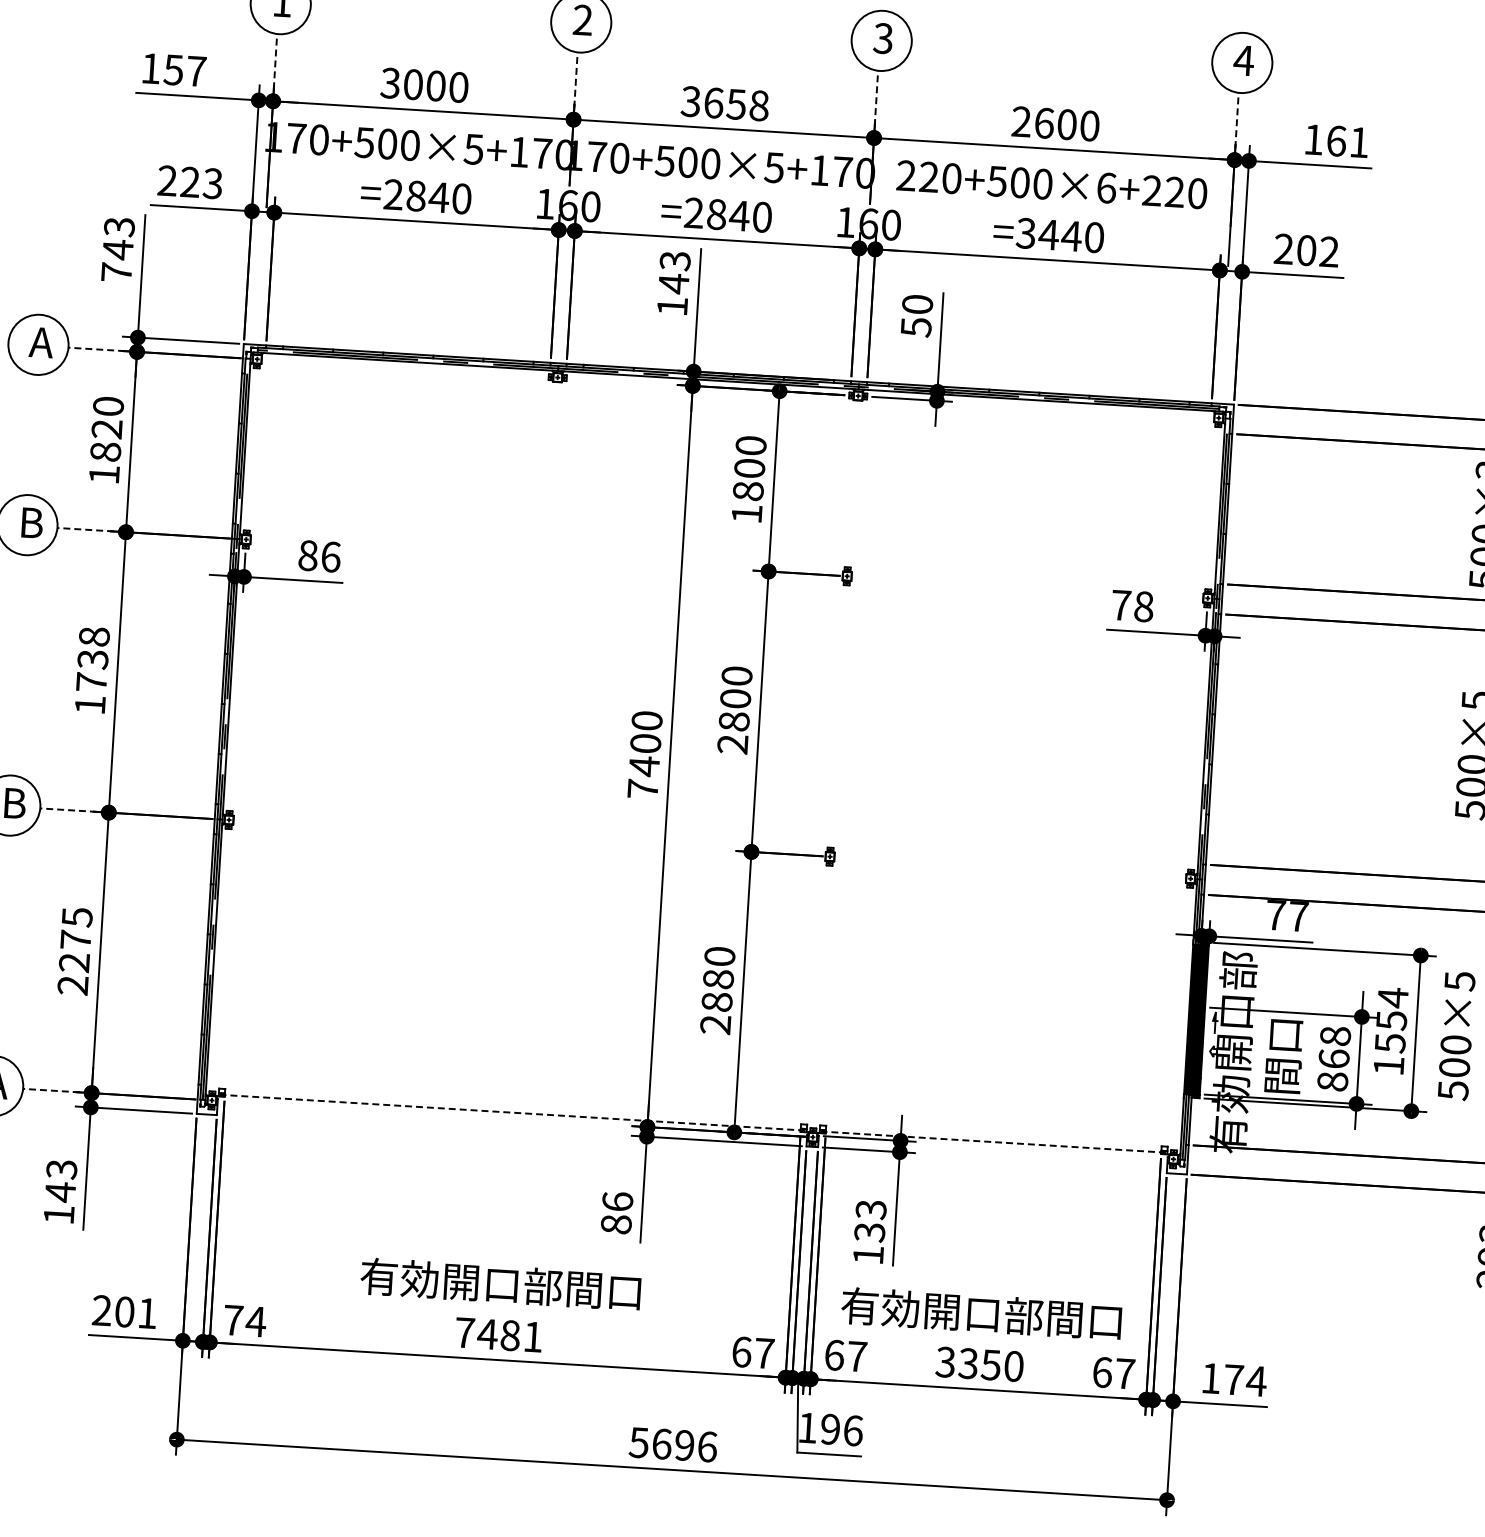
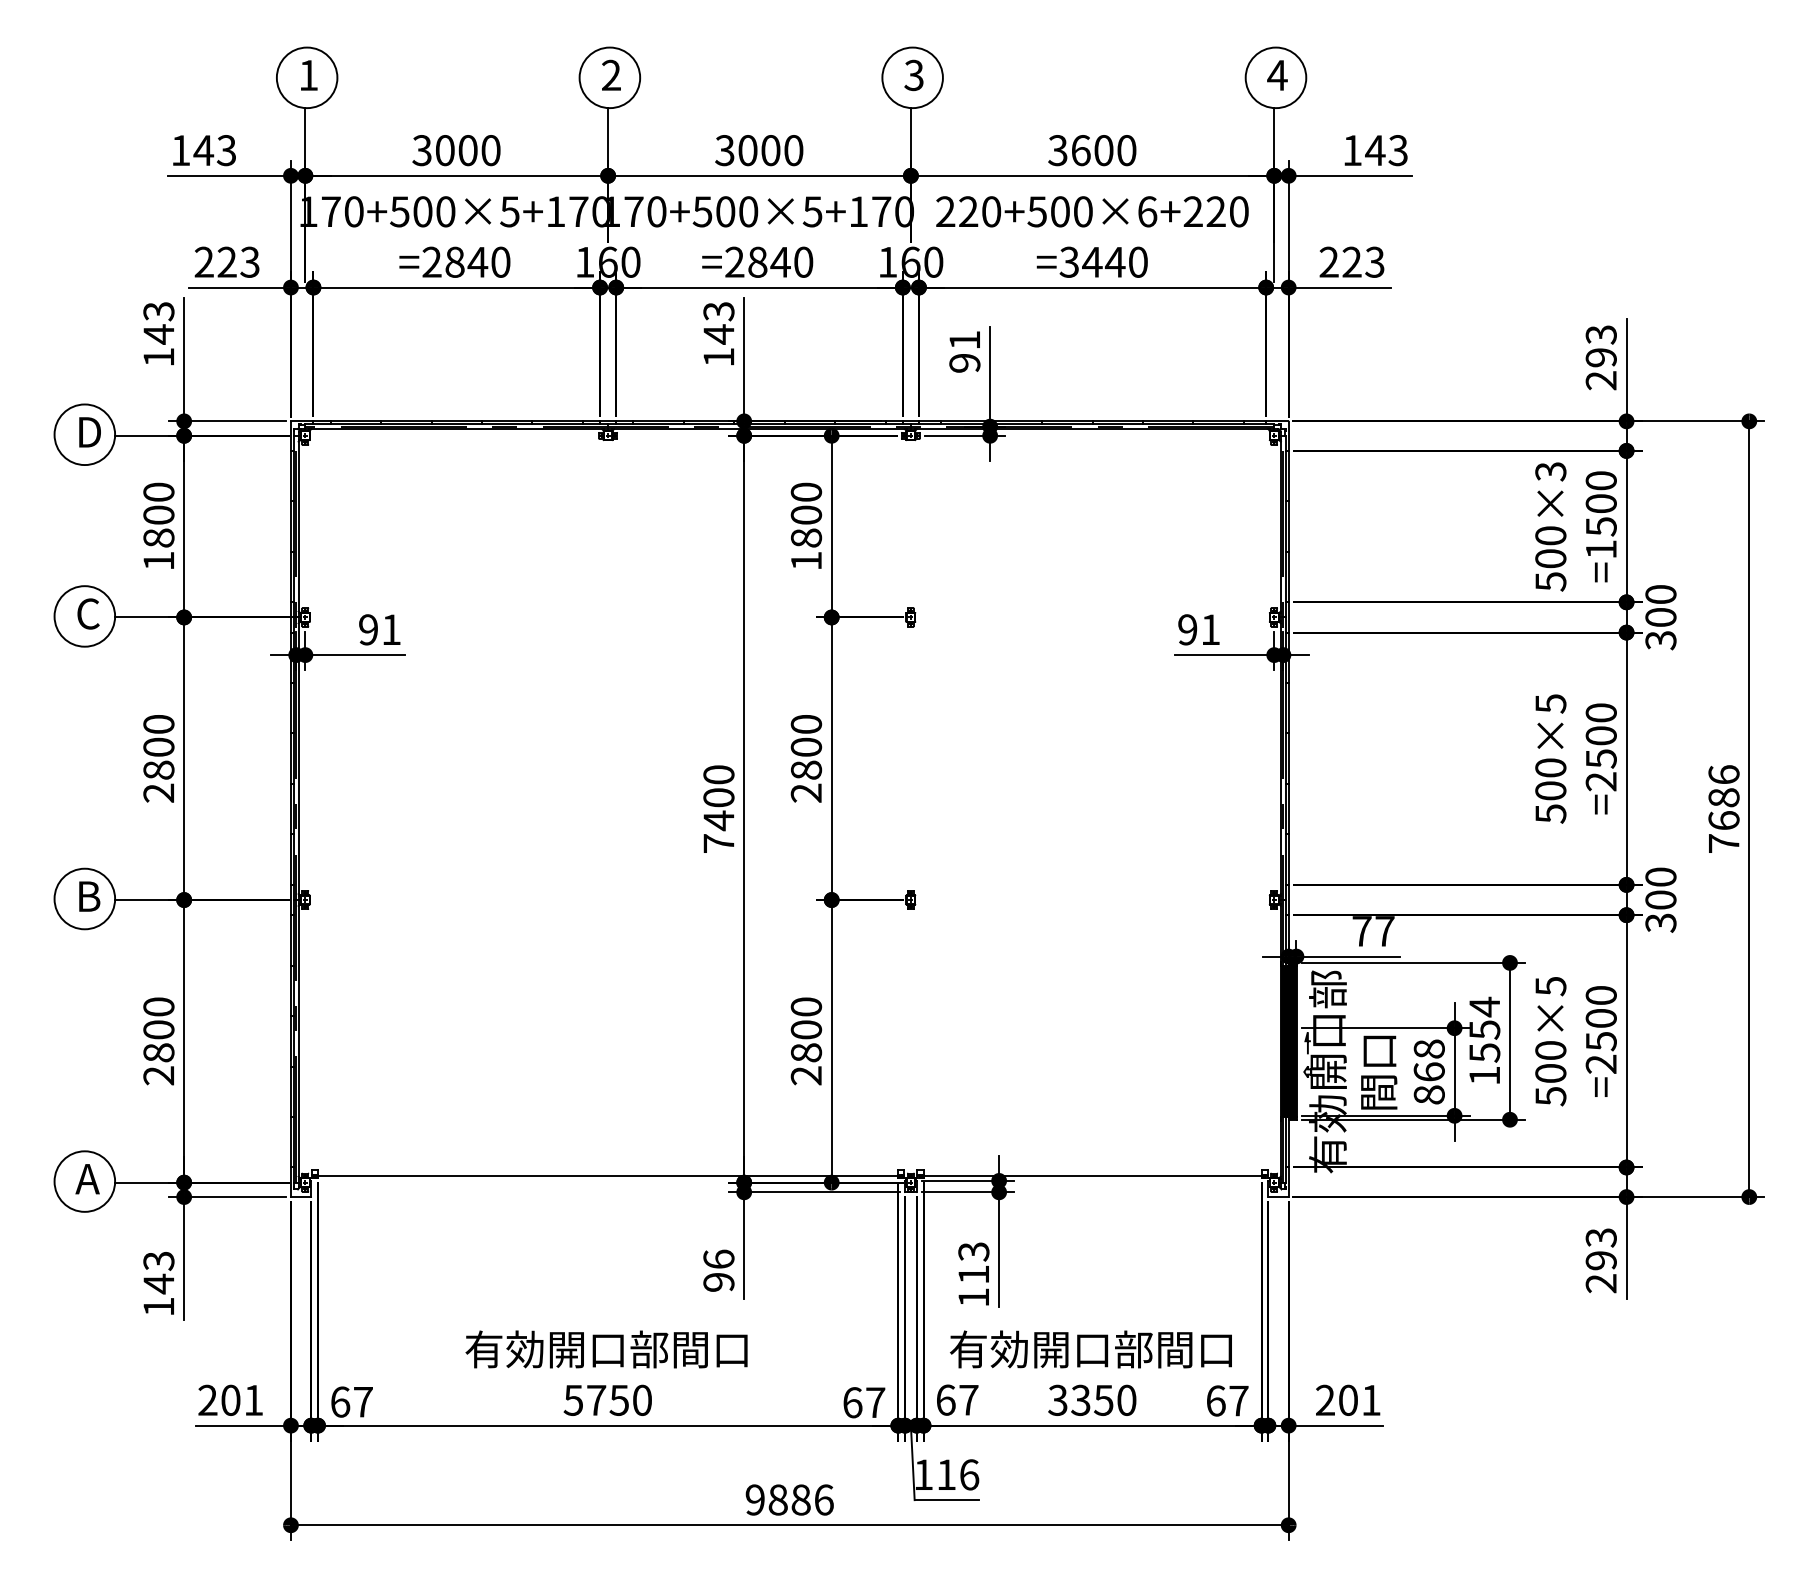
line: (275, 61) -> (305, 135), dashed -> solid
text: (184, 70) -> (214, 150), 157 -> 143
line: (576, 79) -> (608, 135), dashed -> solid
line: (876, 97) -> (910, 135), dashed -> solid
text: (736, 104) -> (770, 150), 3658 -> 3000
line: (1237, 120) -> (1274, 135), dashed -> solid
text: (1021, 121) -> (1057, 150), 2600 -> 3600
text: (1347, 141) -> (1386, 150), 161 -> 143
text: (1318, 250) -> (1363, 261), 202 -> 223
text: (116, 271) -> (158, 356), 743 -> 143
text: (916, 315) -> (964, 351), 50 -> 91
text: (41, 342) -> (87, 432), A -> D
line: (96, 349) -> (143, 435), dashed -> solid
text: (106, 428) -> (158, 514), 1820 -> 1800
text: (31, 522) -> (88, 613), B -> C
line: (85, 529) -> (143, 617), dashed -> solid
text: (320, 556) -> (380, 629), 86 -> 91
text: (1132, 605) -> (1199, 629), 78 -> 91
text: (91, 670) -> (158, 758), 1738 -> 2800
line: (68, 810) -> (143, 900), dashed -> solid
text: (75, 939) -> (158, 1029), 2275 -> 2800
text: (717, 978) -> (805, 1029), 2880 -> 2800
line: (51, 1090) -> (143, 1182), dashed -> solid
line: (513, 1112) -> (608, 1176), dashed -> solid
line: (994, 1142) -> (1093, 1176), dashed -> solid
text: (615, 1223) -> (718, 1281), 86 -> 96
text: (869, 1232) -> (973, 1274), 133 -> 113
text: (245, 1320) -> (352, 1401), 74 -> 67
text: (498, 1334) -> (607, 1399), 7481 -> 5750
text: (1234, 1379) -> (1348, 1399), 174 -> 201
text: (830, 1429) -> (946, 1474), 196 -> 116
text: (661, 1443) -> (777, 1499), 5696 -> 9886

